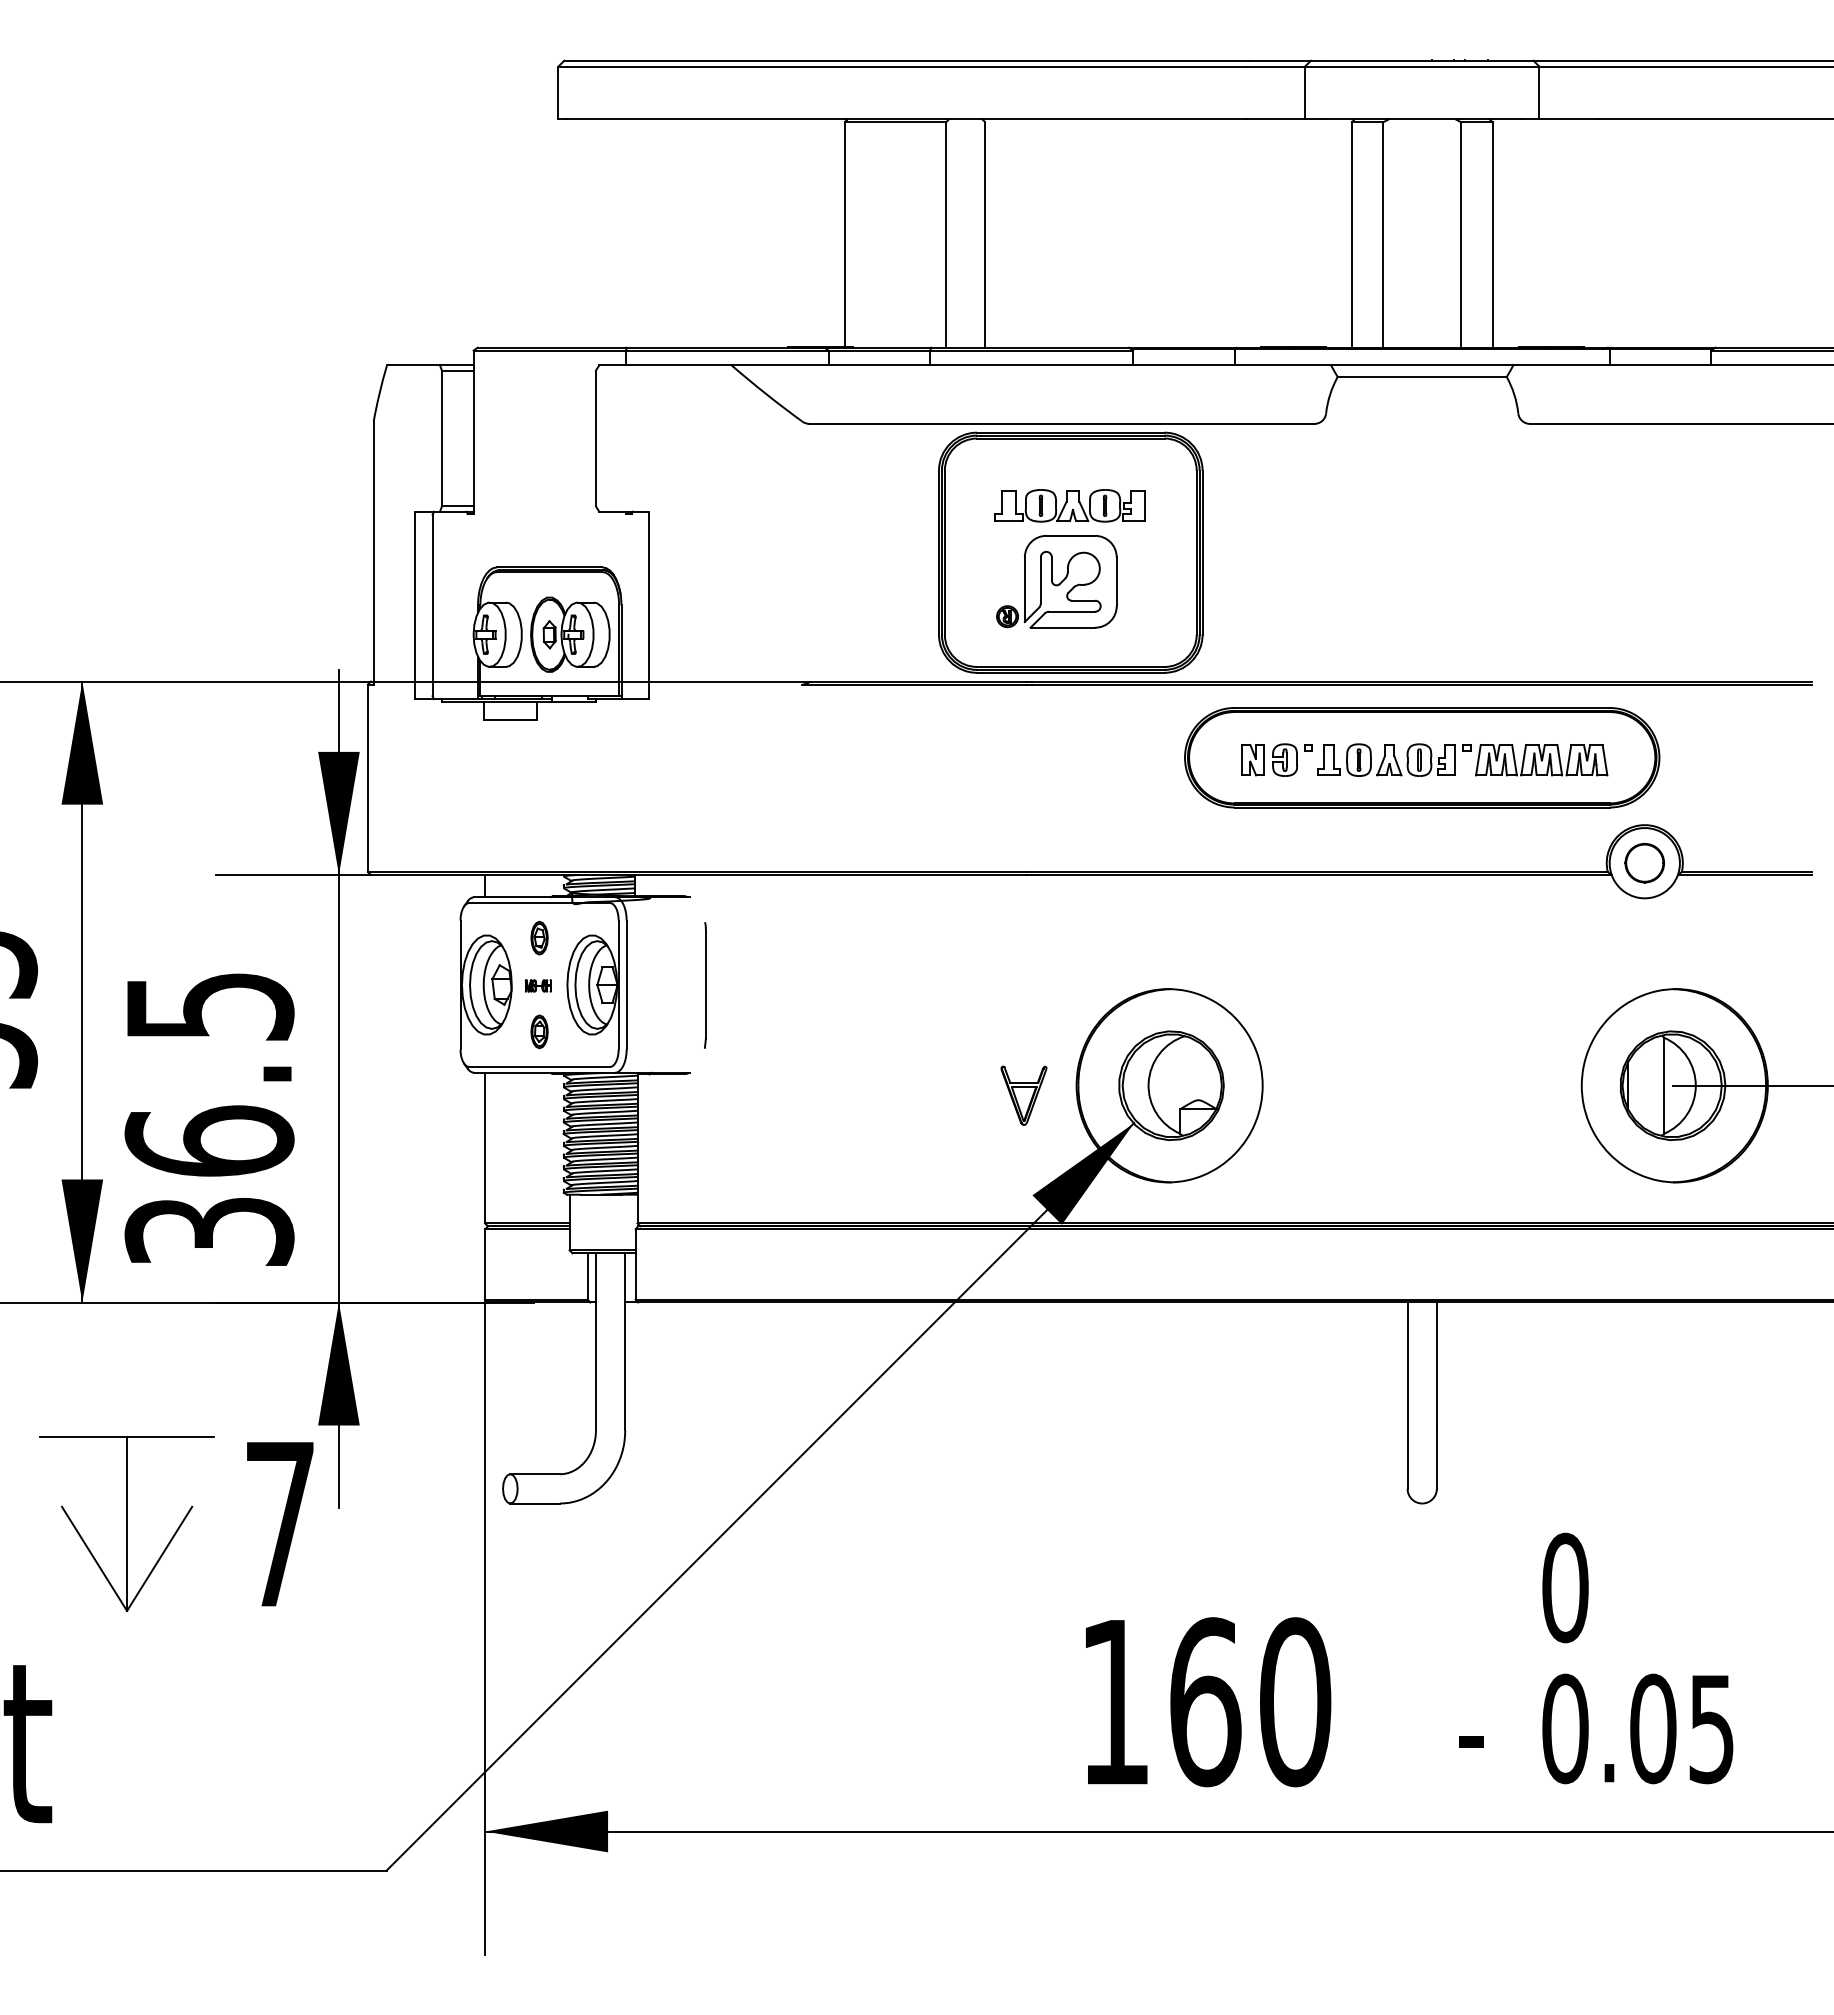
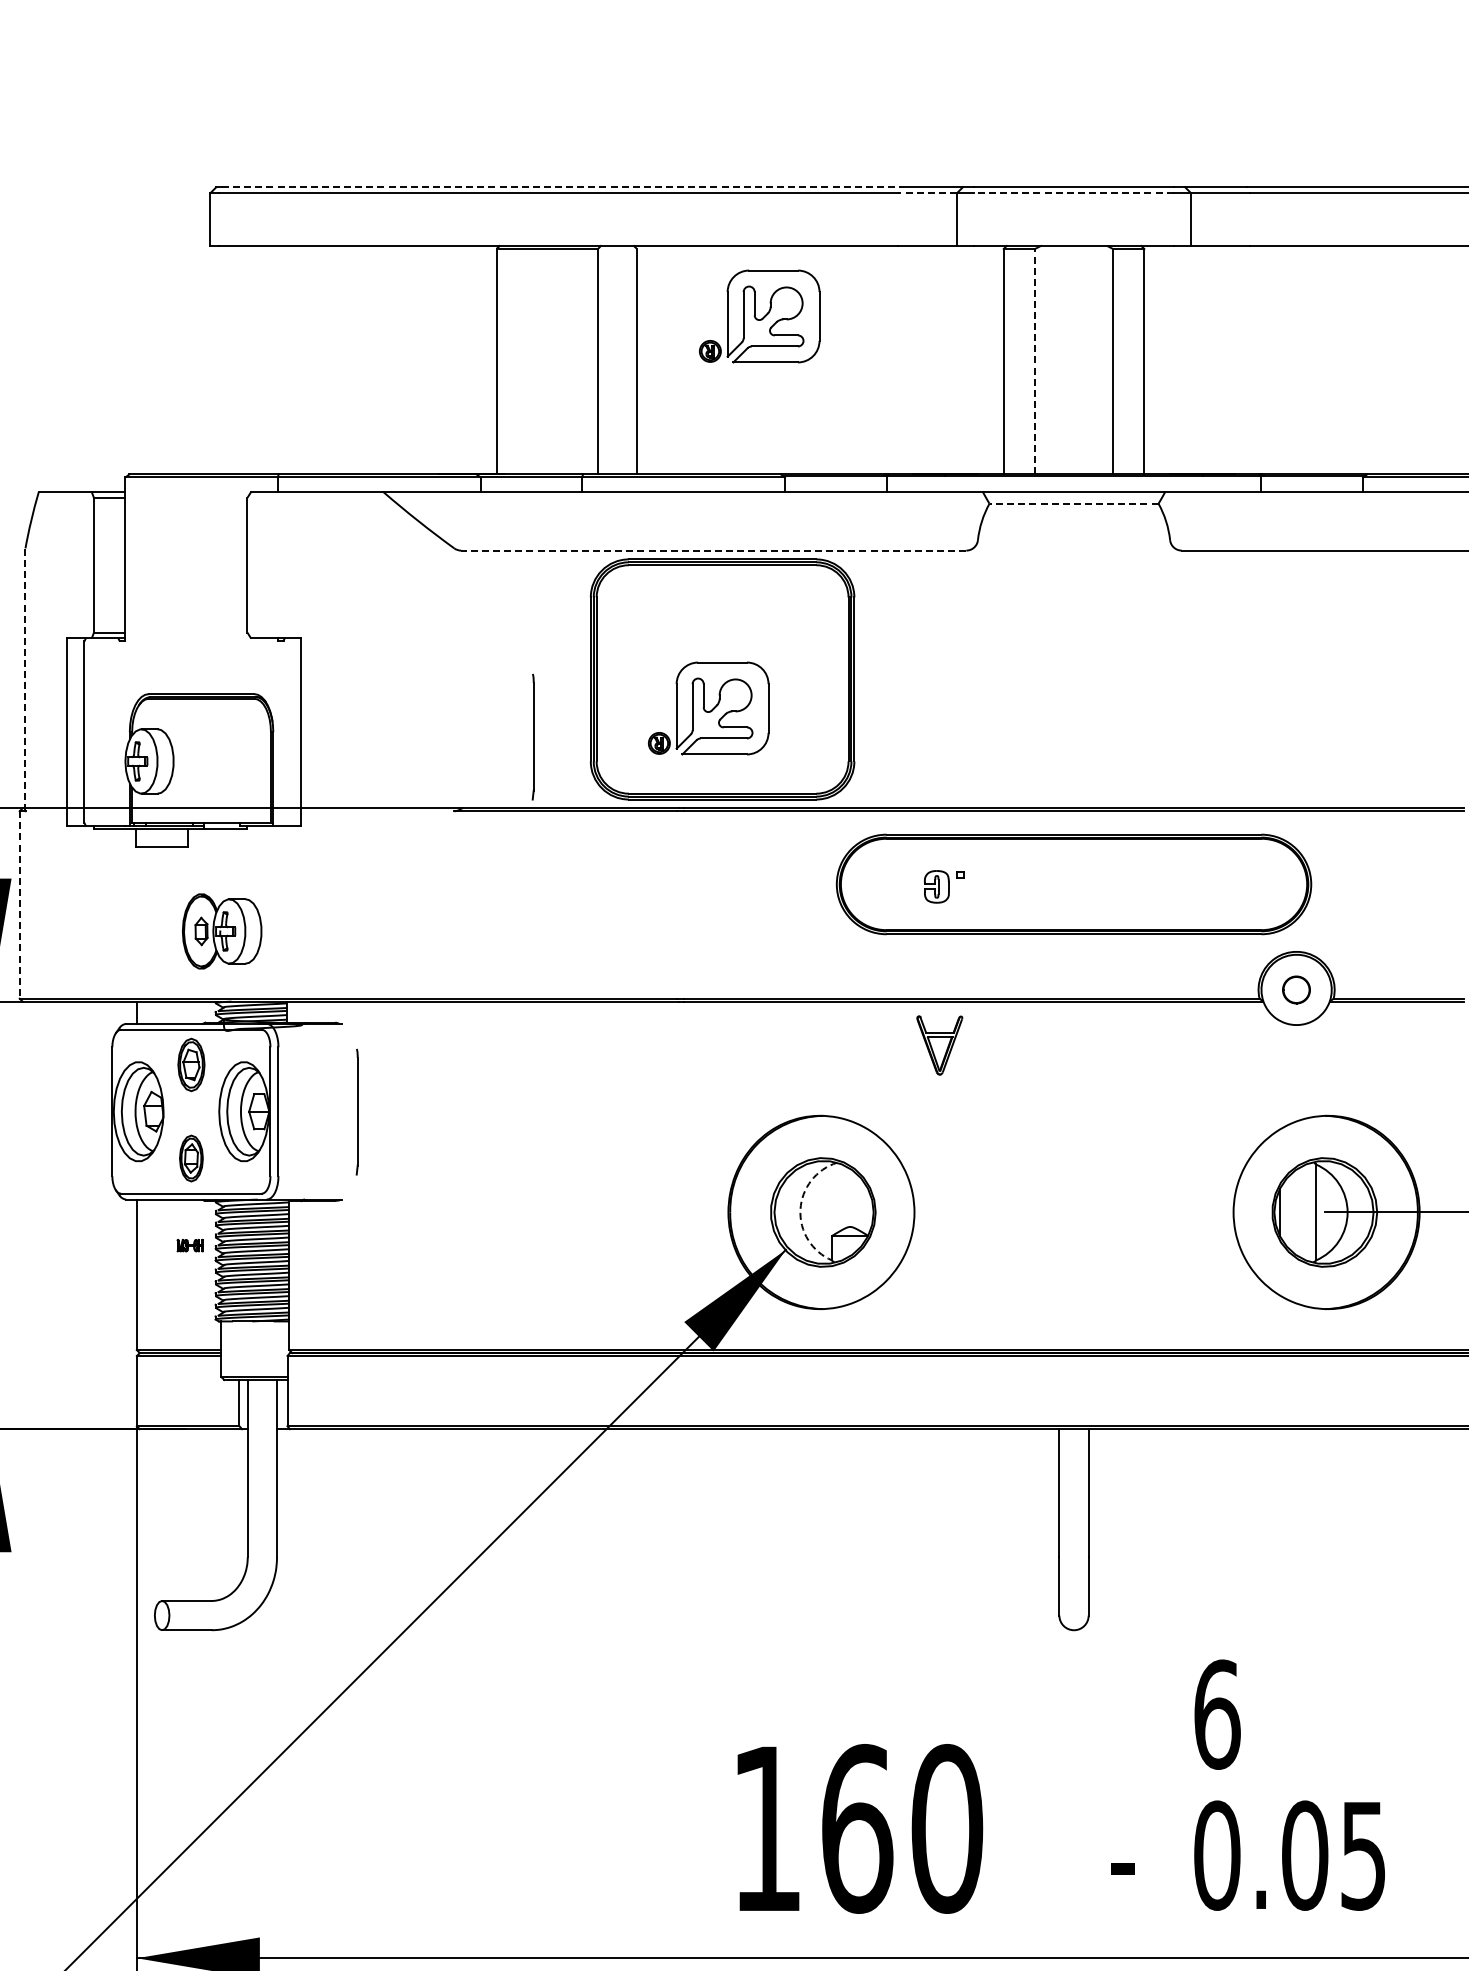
line: (909, 60) -> (561, 187), solid -> dashed
line: (1275, 66) -> (927, 193), solid -> dashed
line: (1422, 66) -> (1074, 193), solid -> dashed
part: (1107, 189) -> (759, 316), added
line: (1383, 234) -> (1035, 361), solid -> dashed
line: (1422, 377) -> (1074, 504), solid -> dashed
line: (1061, 423) -> (713, 550), solid -> dashed
part: (1069, 505) -> (721, 632), removed
line: (373, 553) -> (25, 680), solid -> dashed
line: (881, 610) -> (533, 737), added
part: (570, 634) -> (222, 931), moved
part: (1455, 759) -> (1107, 886), removed
part: (1252, 760) -> (904, 887), removed
line: (367, 778) -> (19, 905), solid -> dashed
circle: (1644, 863) -> (1296, 990), size x0.7
part: (539, 937) -> (191, 1064), size x1.6
part: (537, 985) -> (189, 1245), moved
part: (539, 1031) -> (191, 1158), size x1.4
arc: (1148, 1083) -> (800, 1210), solid -> dashed
part: (1023, 1095) -> (939, 1045), moved
text: (1565, 1587) -> (1217, 1714), 0 -> 6

